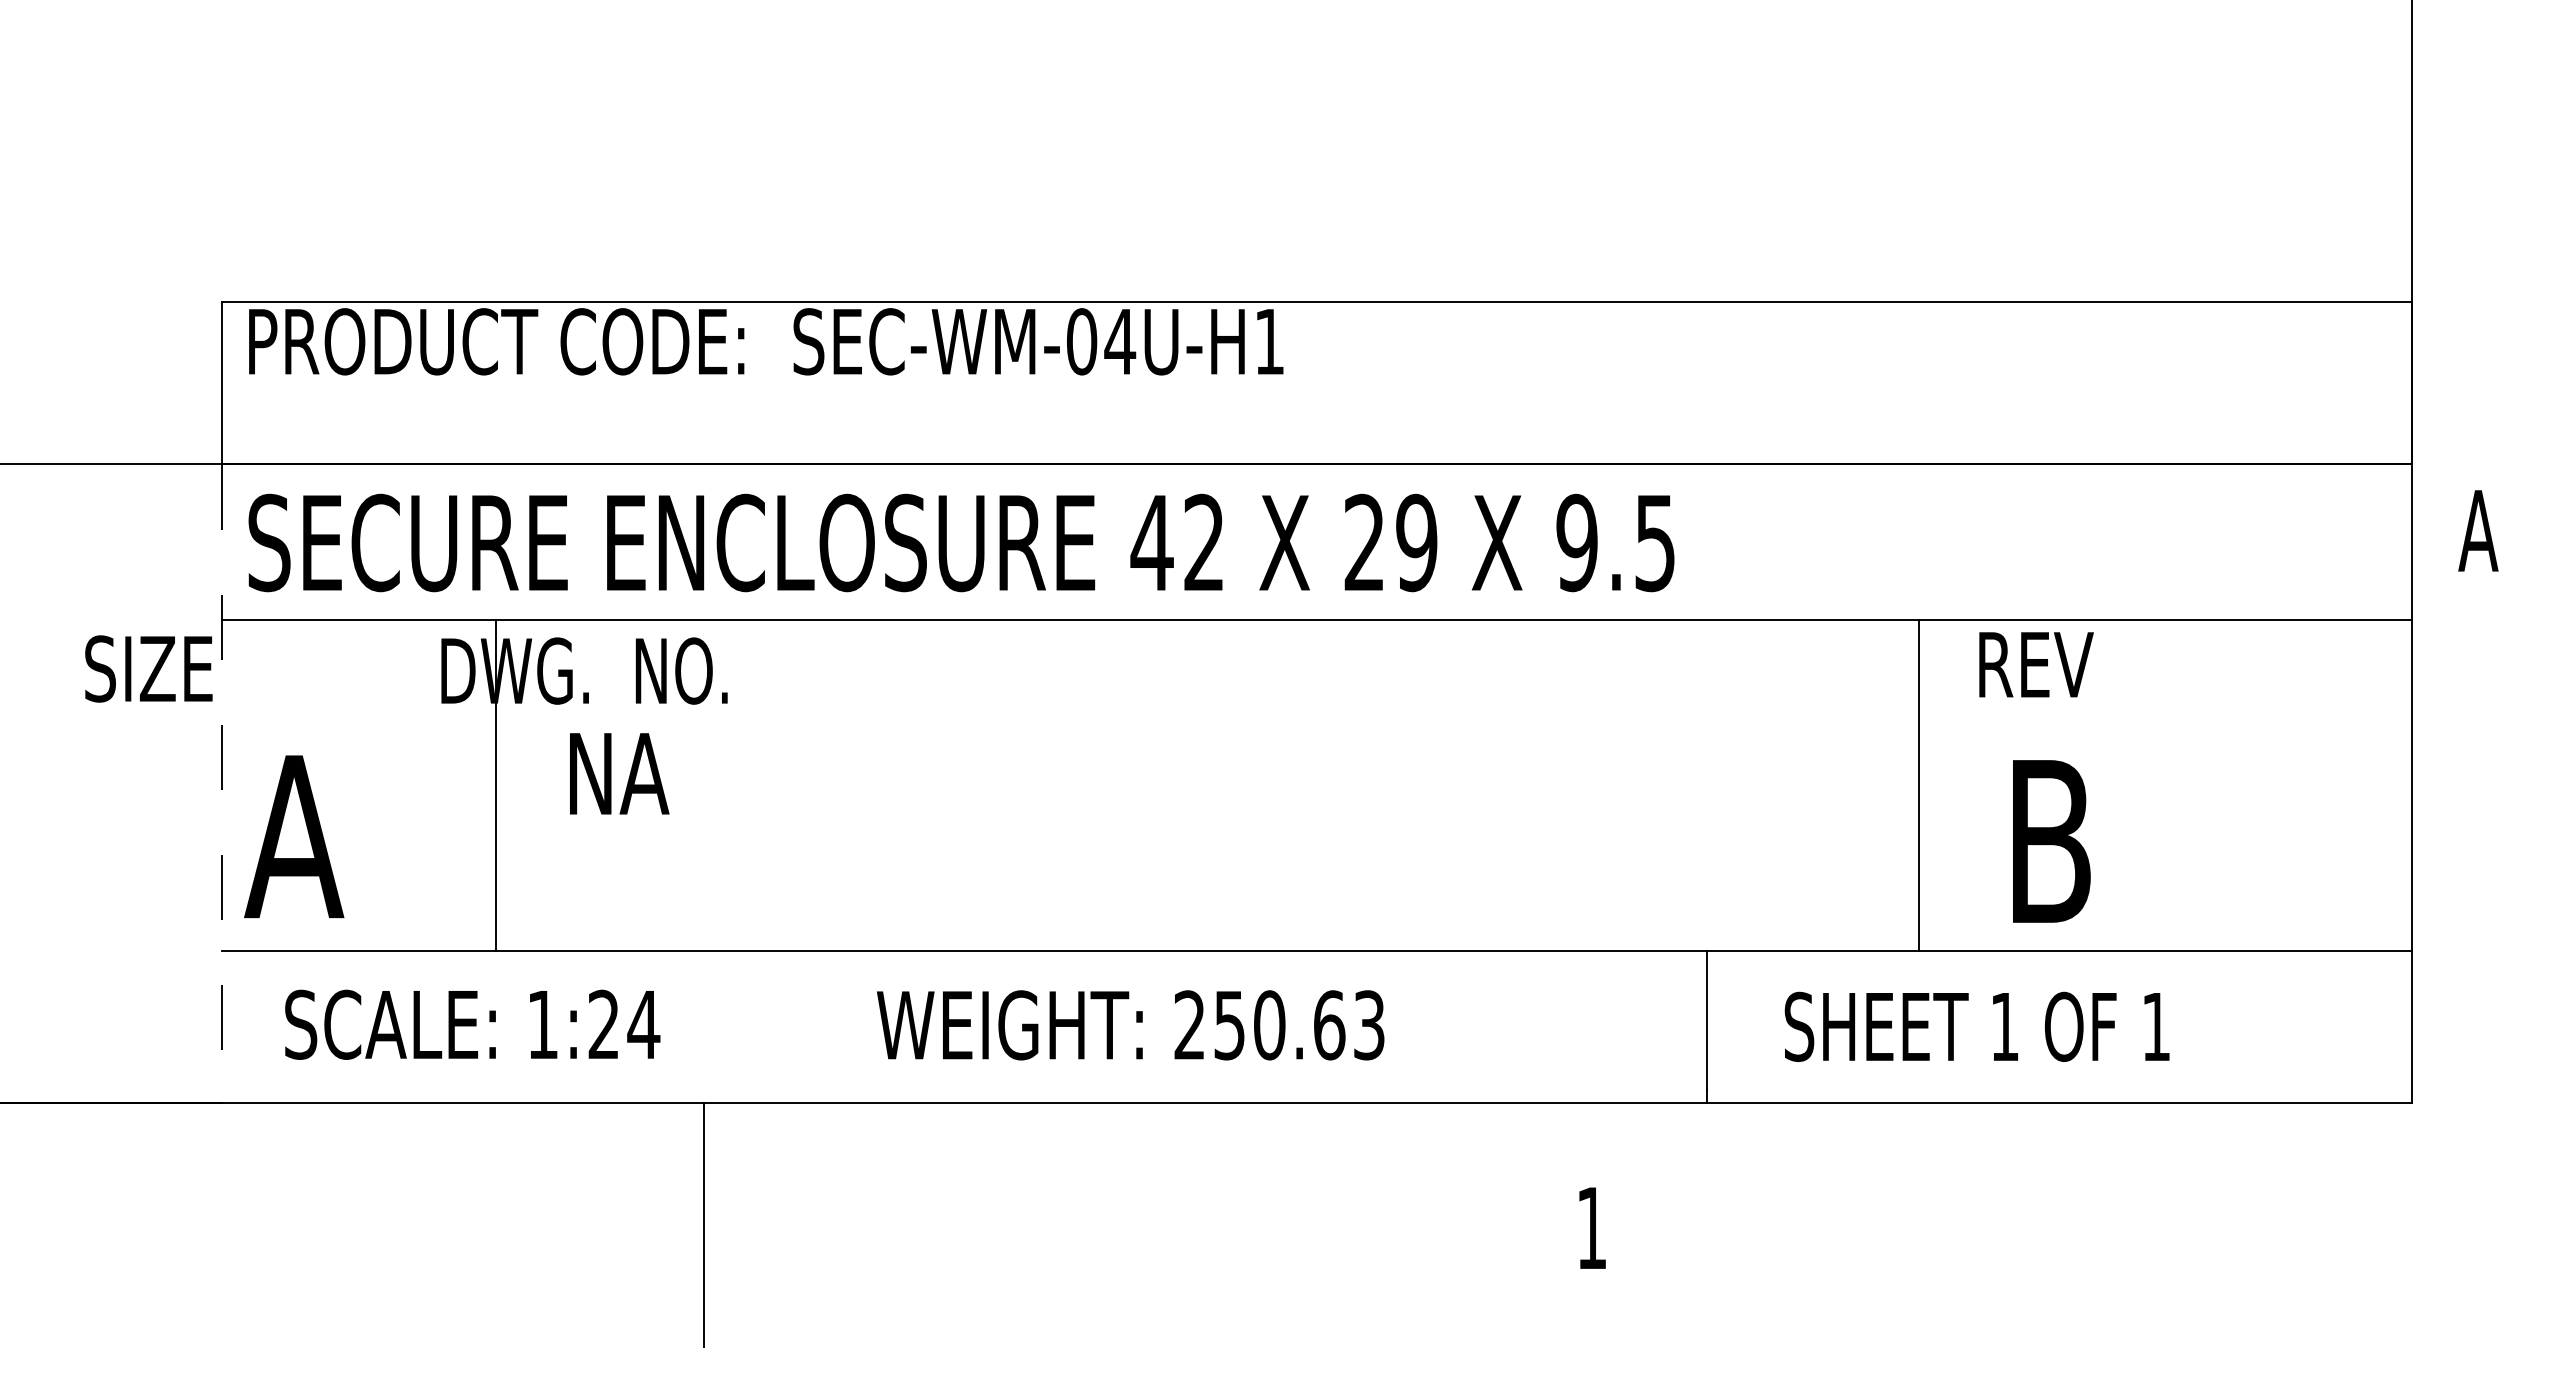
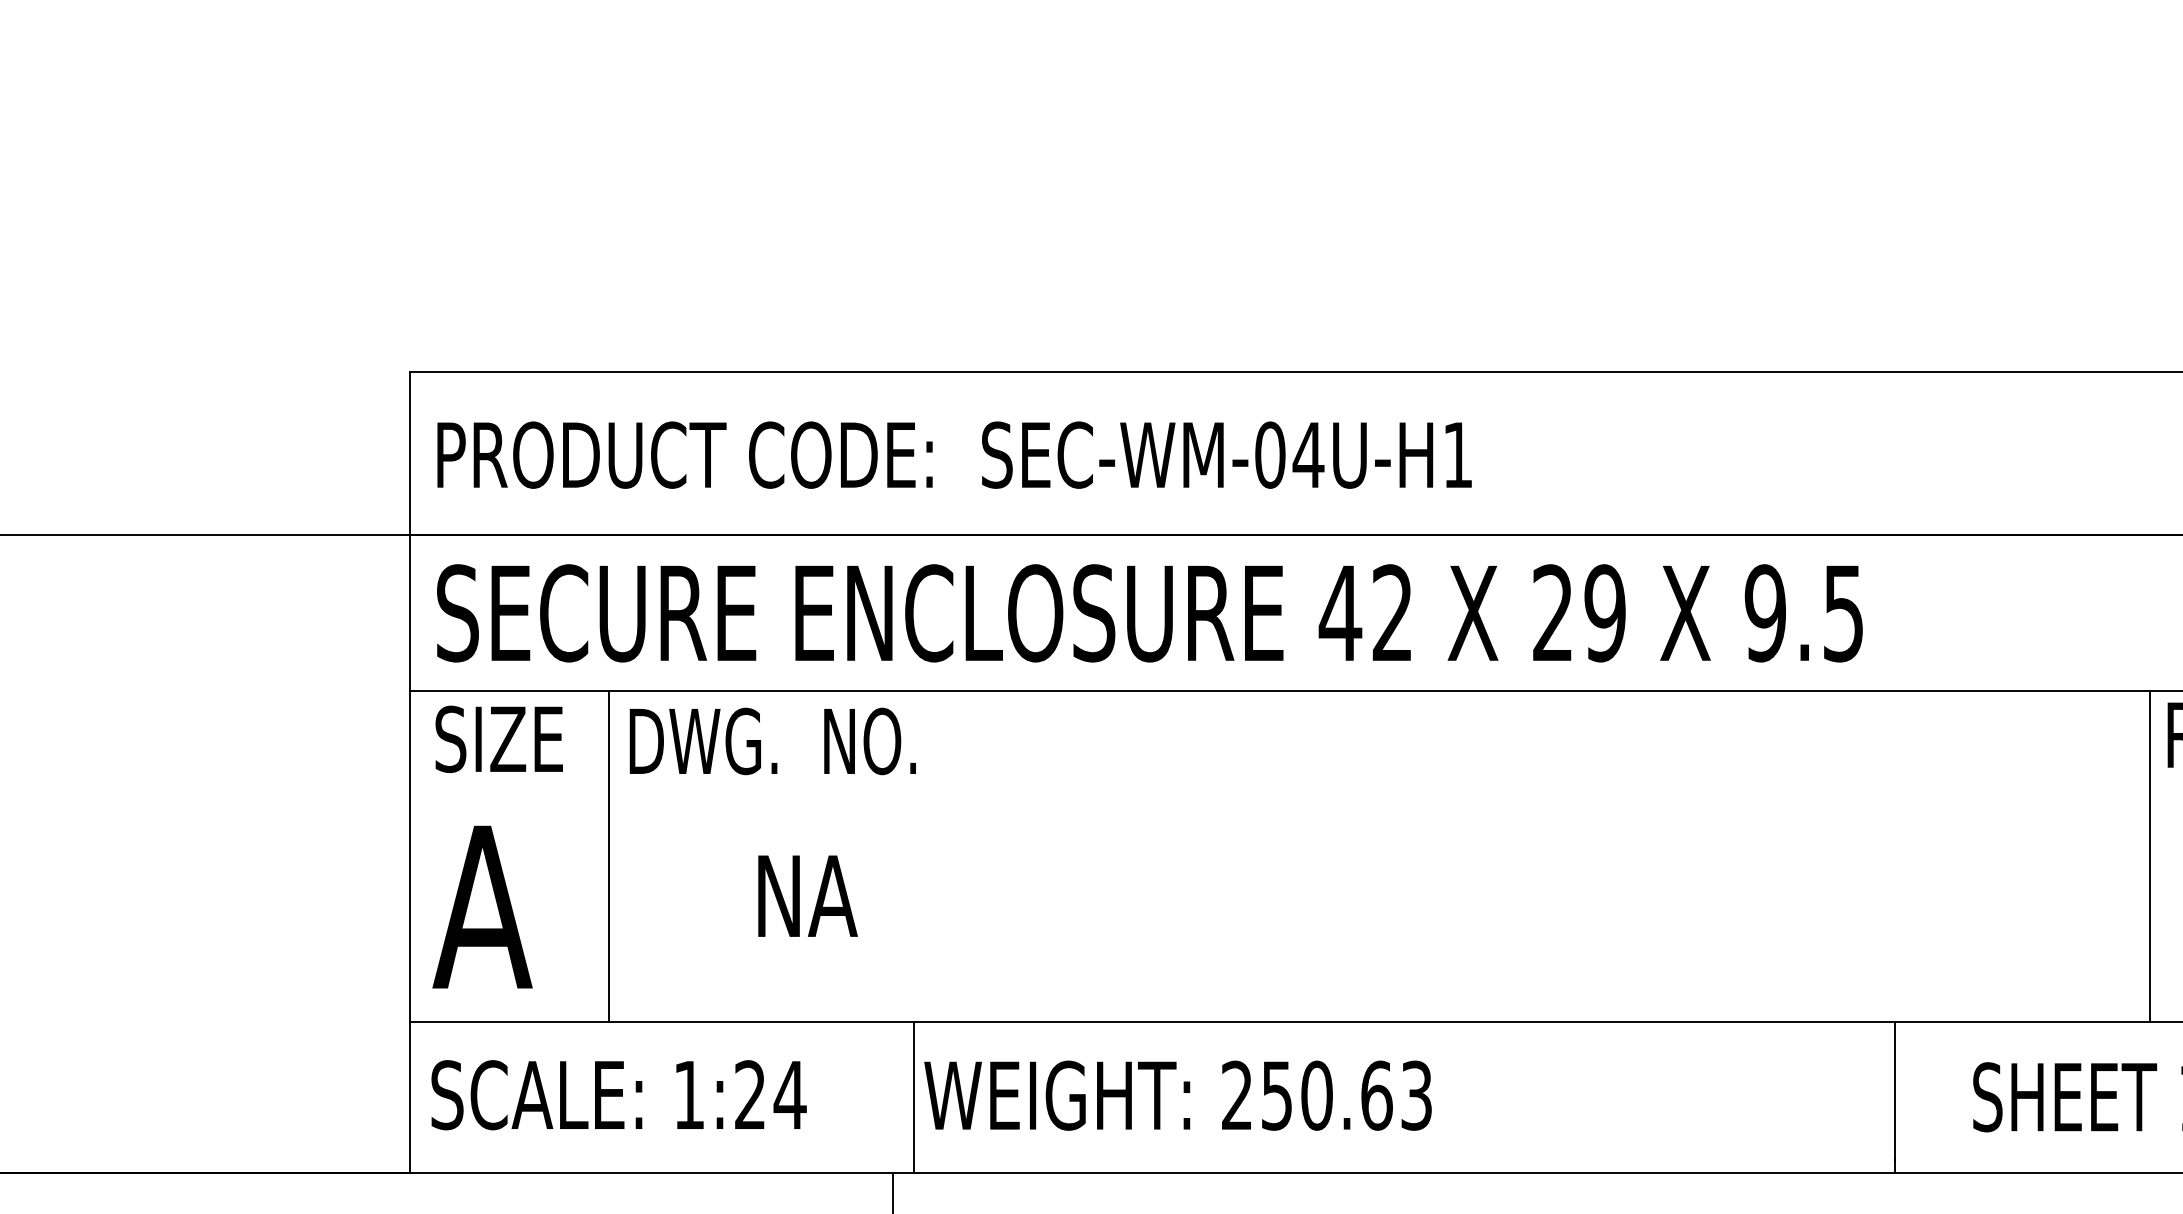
text: (766, 341) -> (954, 454), moved
text: (148, 668) -> (498, 738), moved
text: (619, 773) -> (807, 895), moved
line: (221, 784) -> (409, 854), dashed -> solid
line: (496, 785) -> (609, 855), moved
line: (1918, 785) -> (2149, 855), moved
text: (472, 1024) -> (618, 1094), moved
text: (1130, 1025) -> (1177, 1095), moved
line: (725, 1026) -> (913, 1096), added

